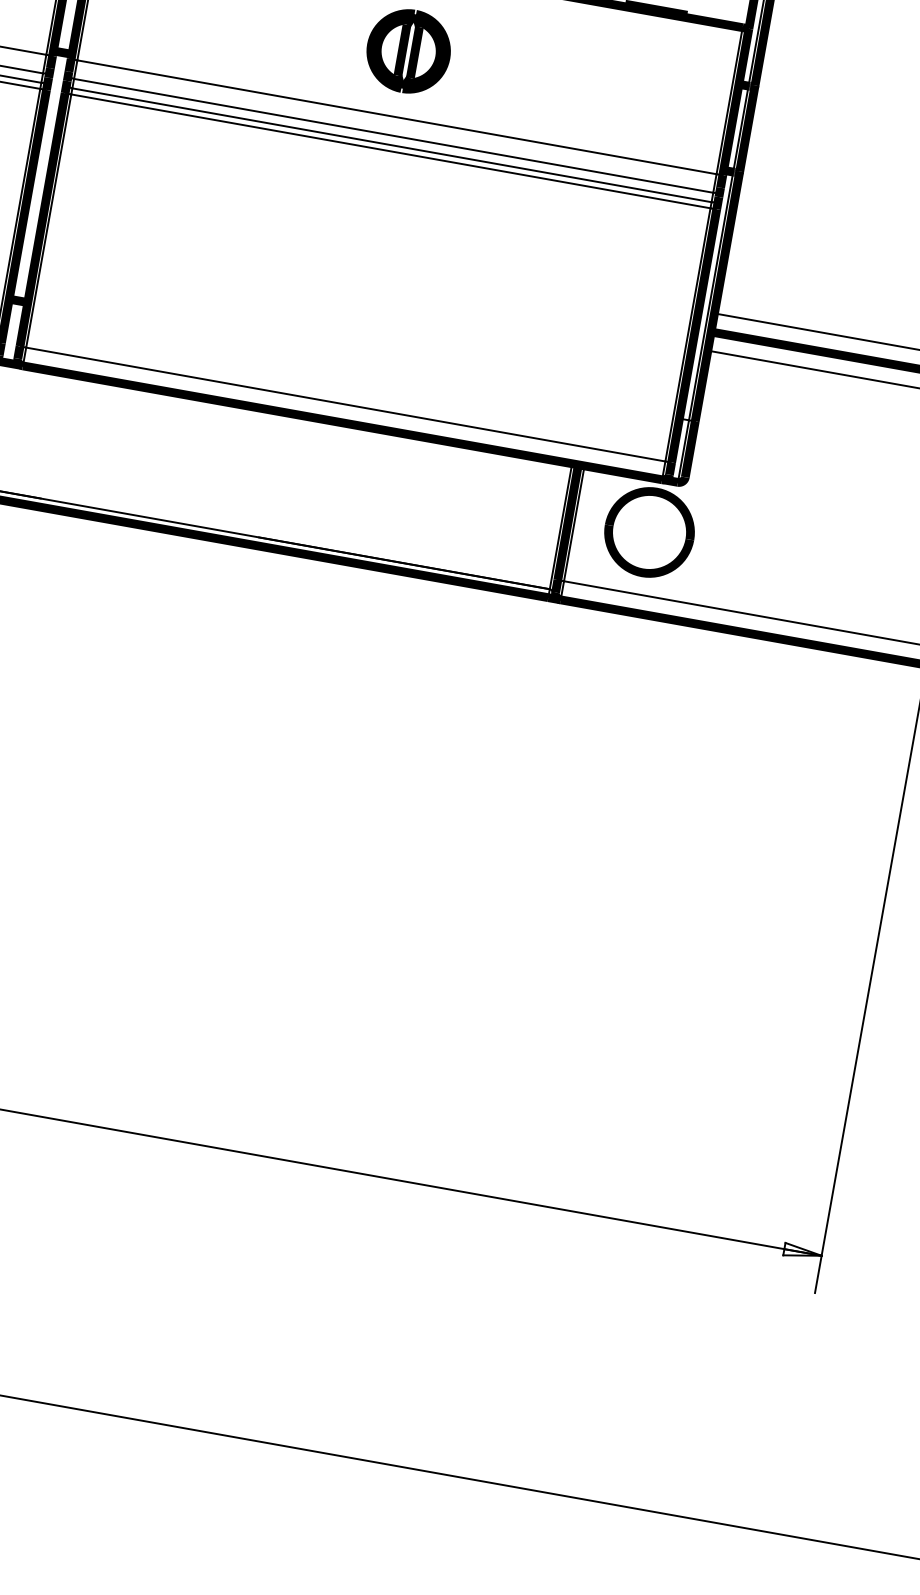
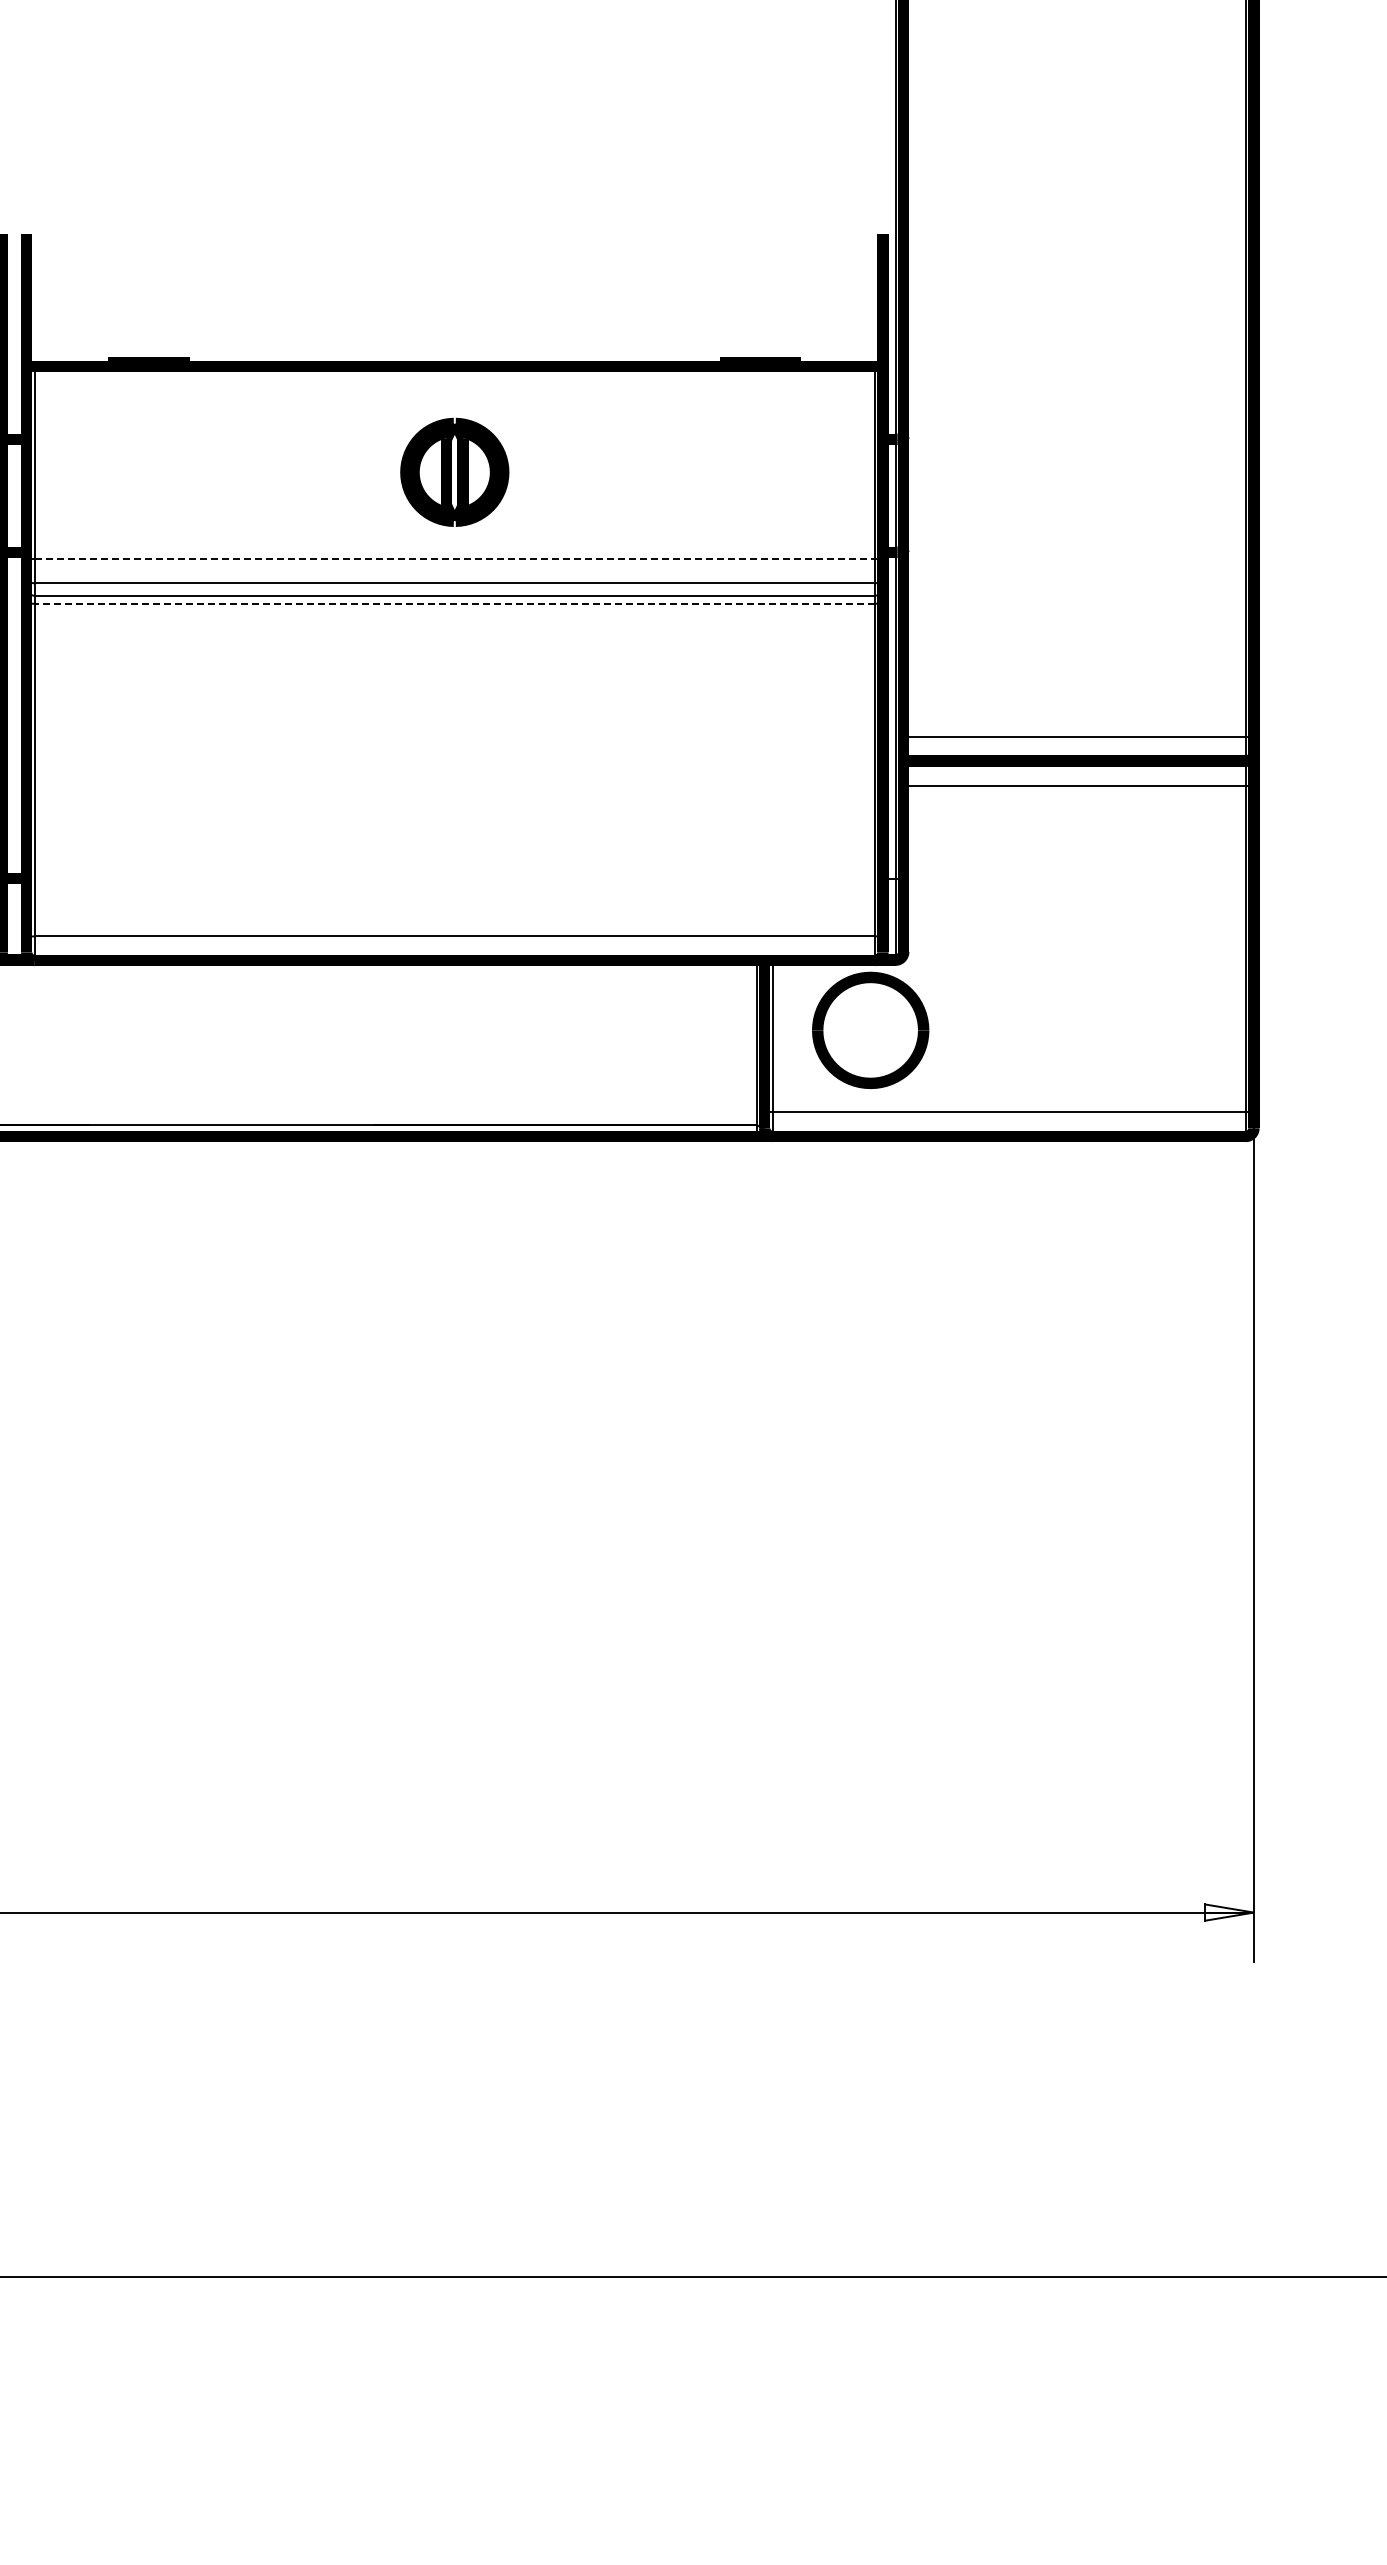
line: (396, 116) -> (454, 558), solid -> dashed
line: (390, 151) -> (454, 603), solid -> dashed

